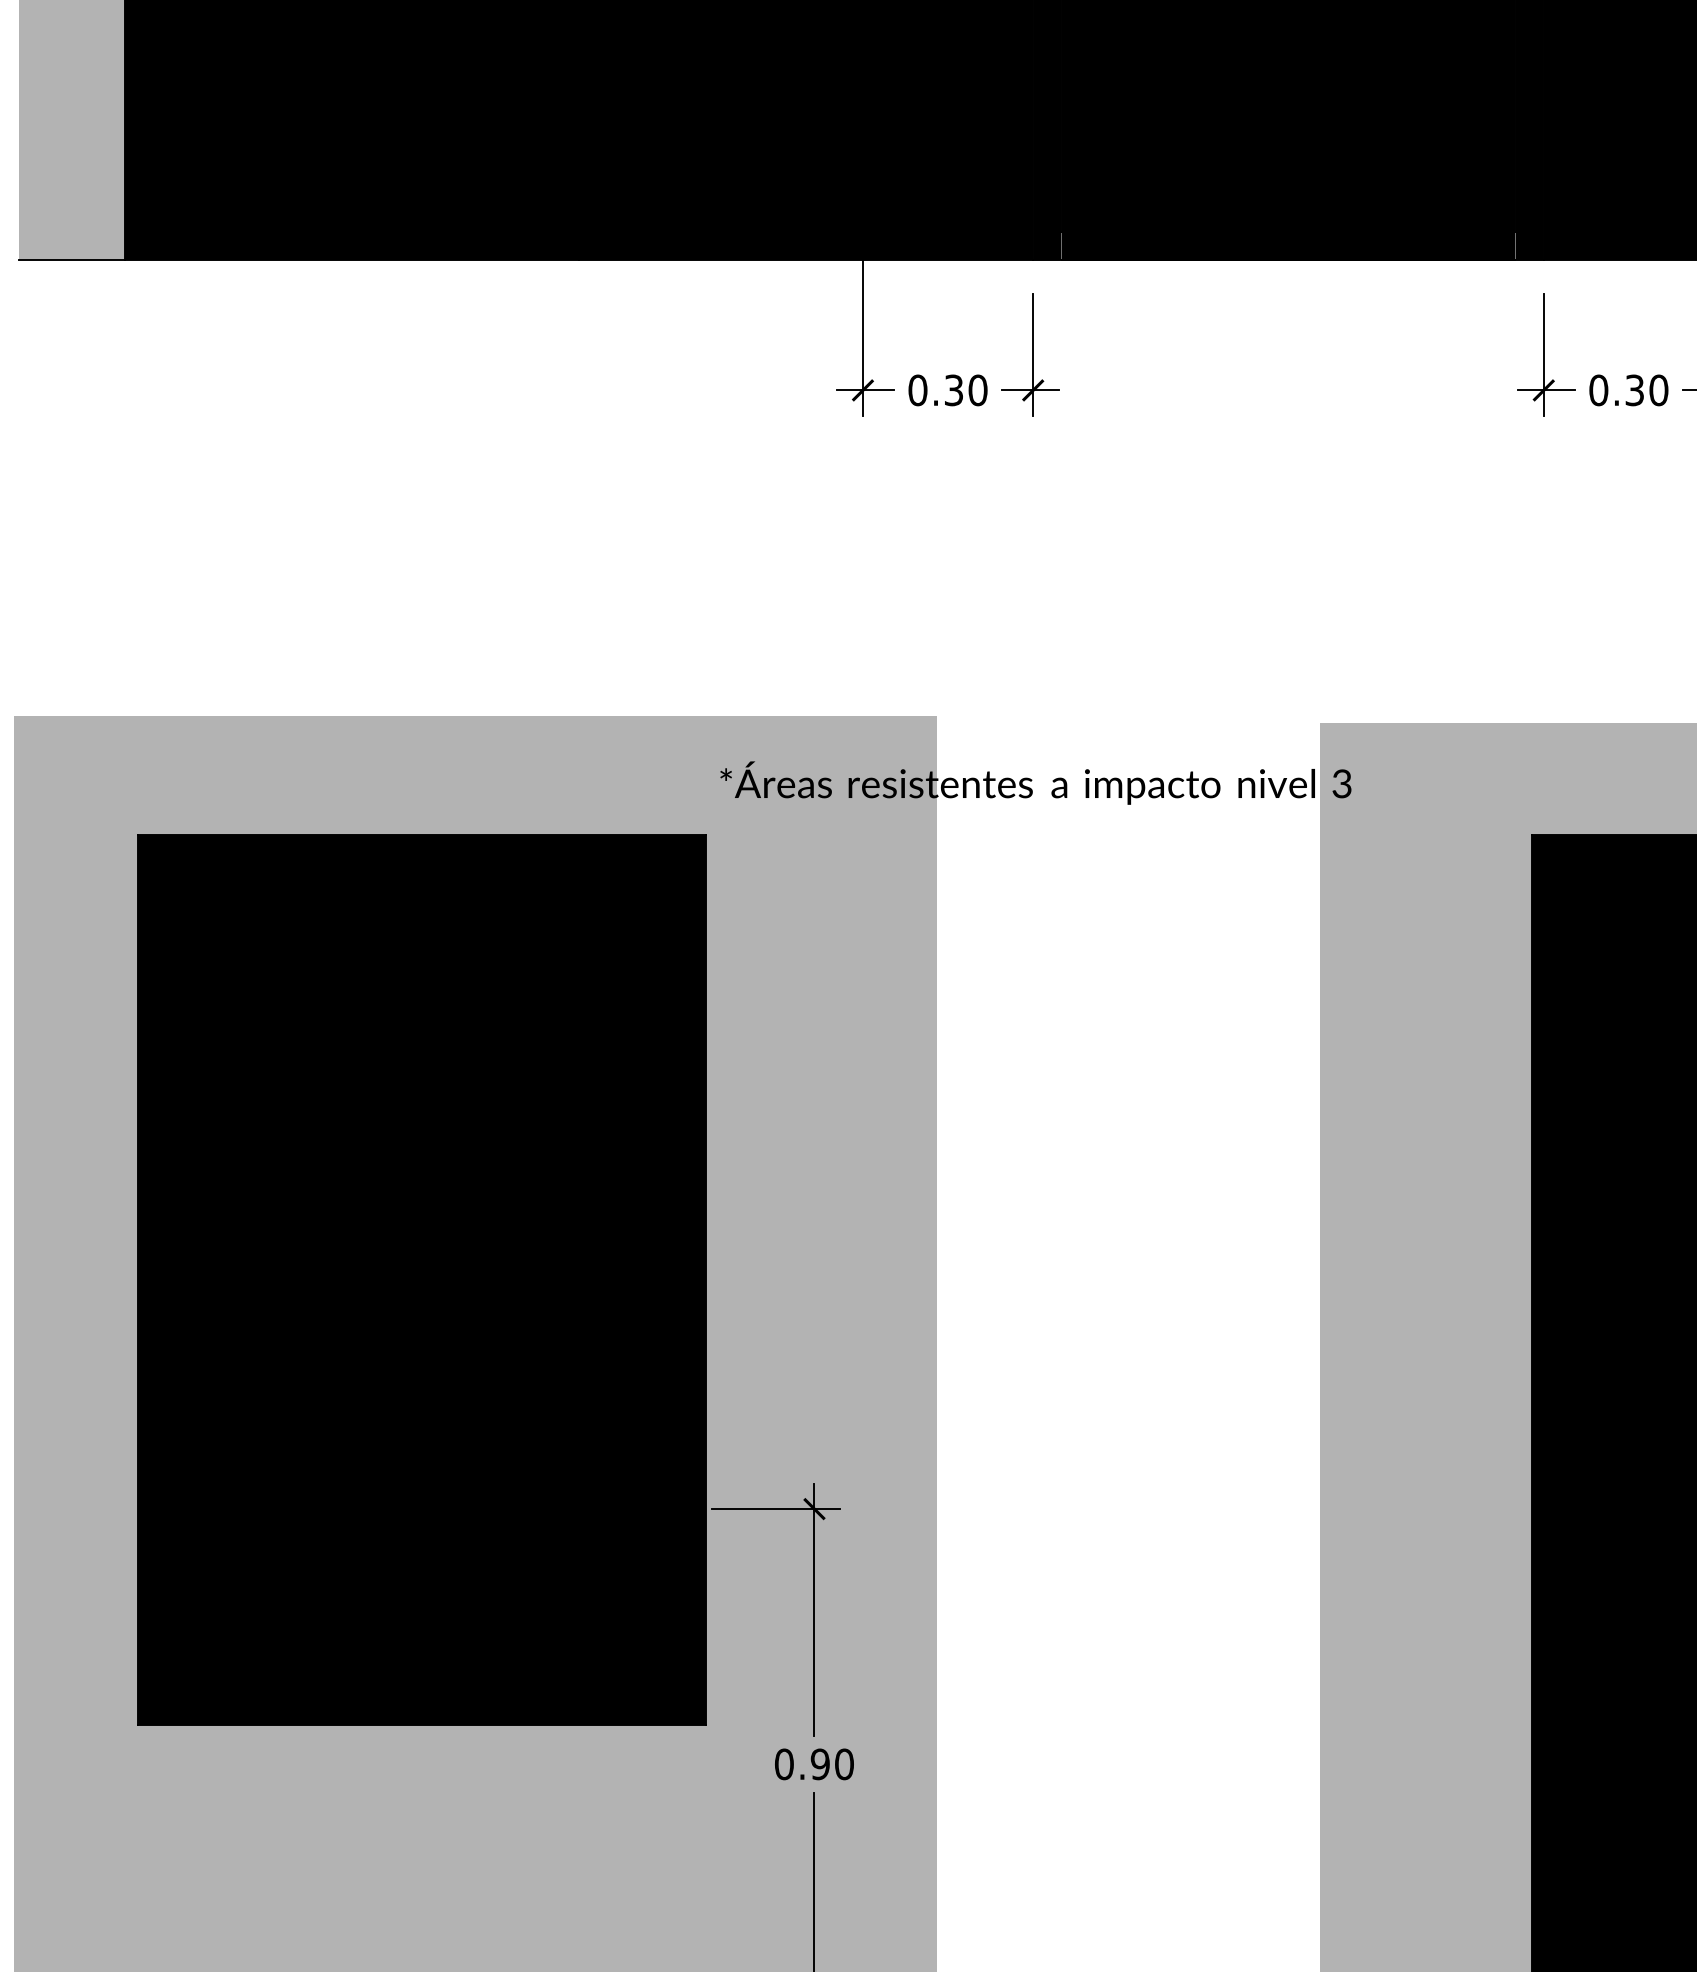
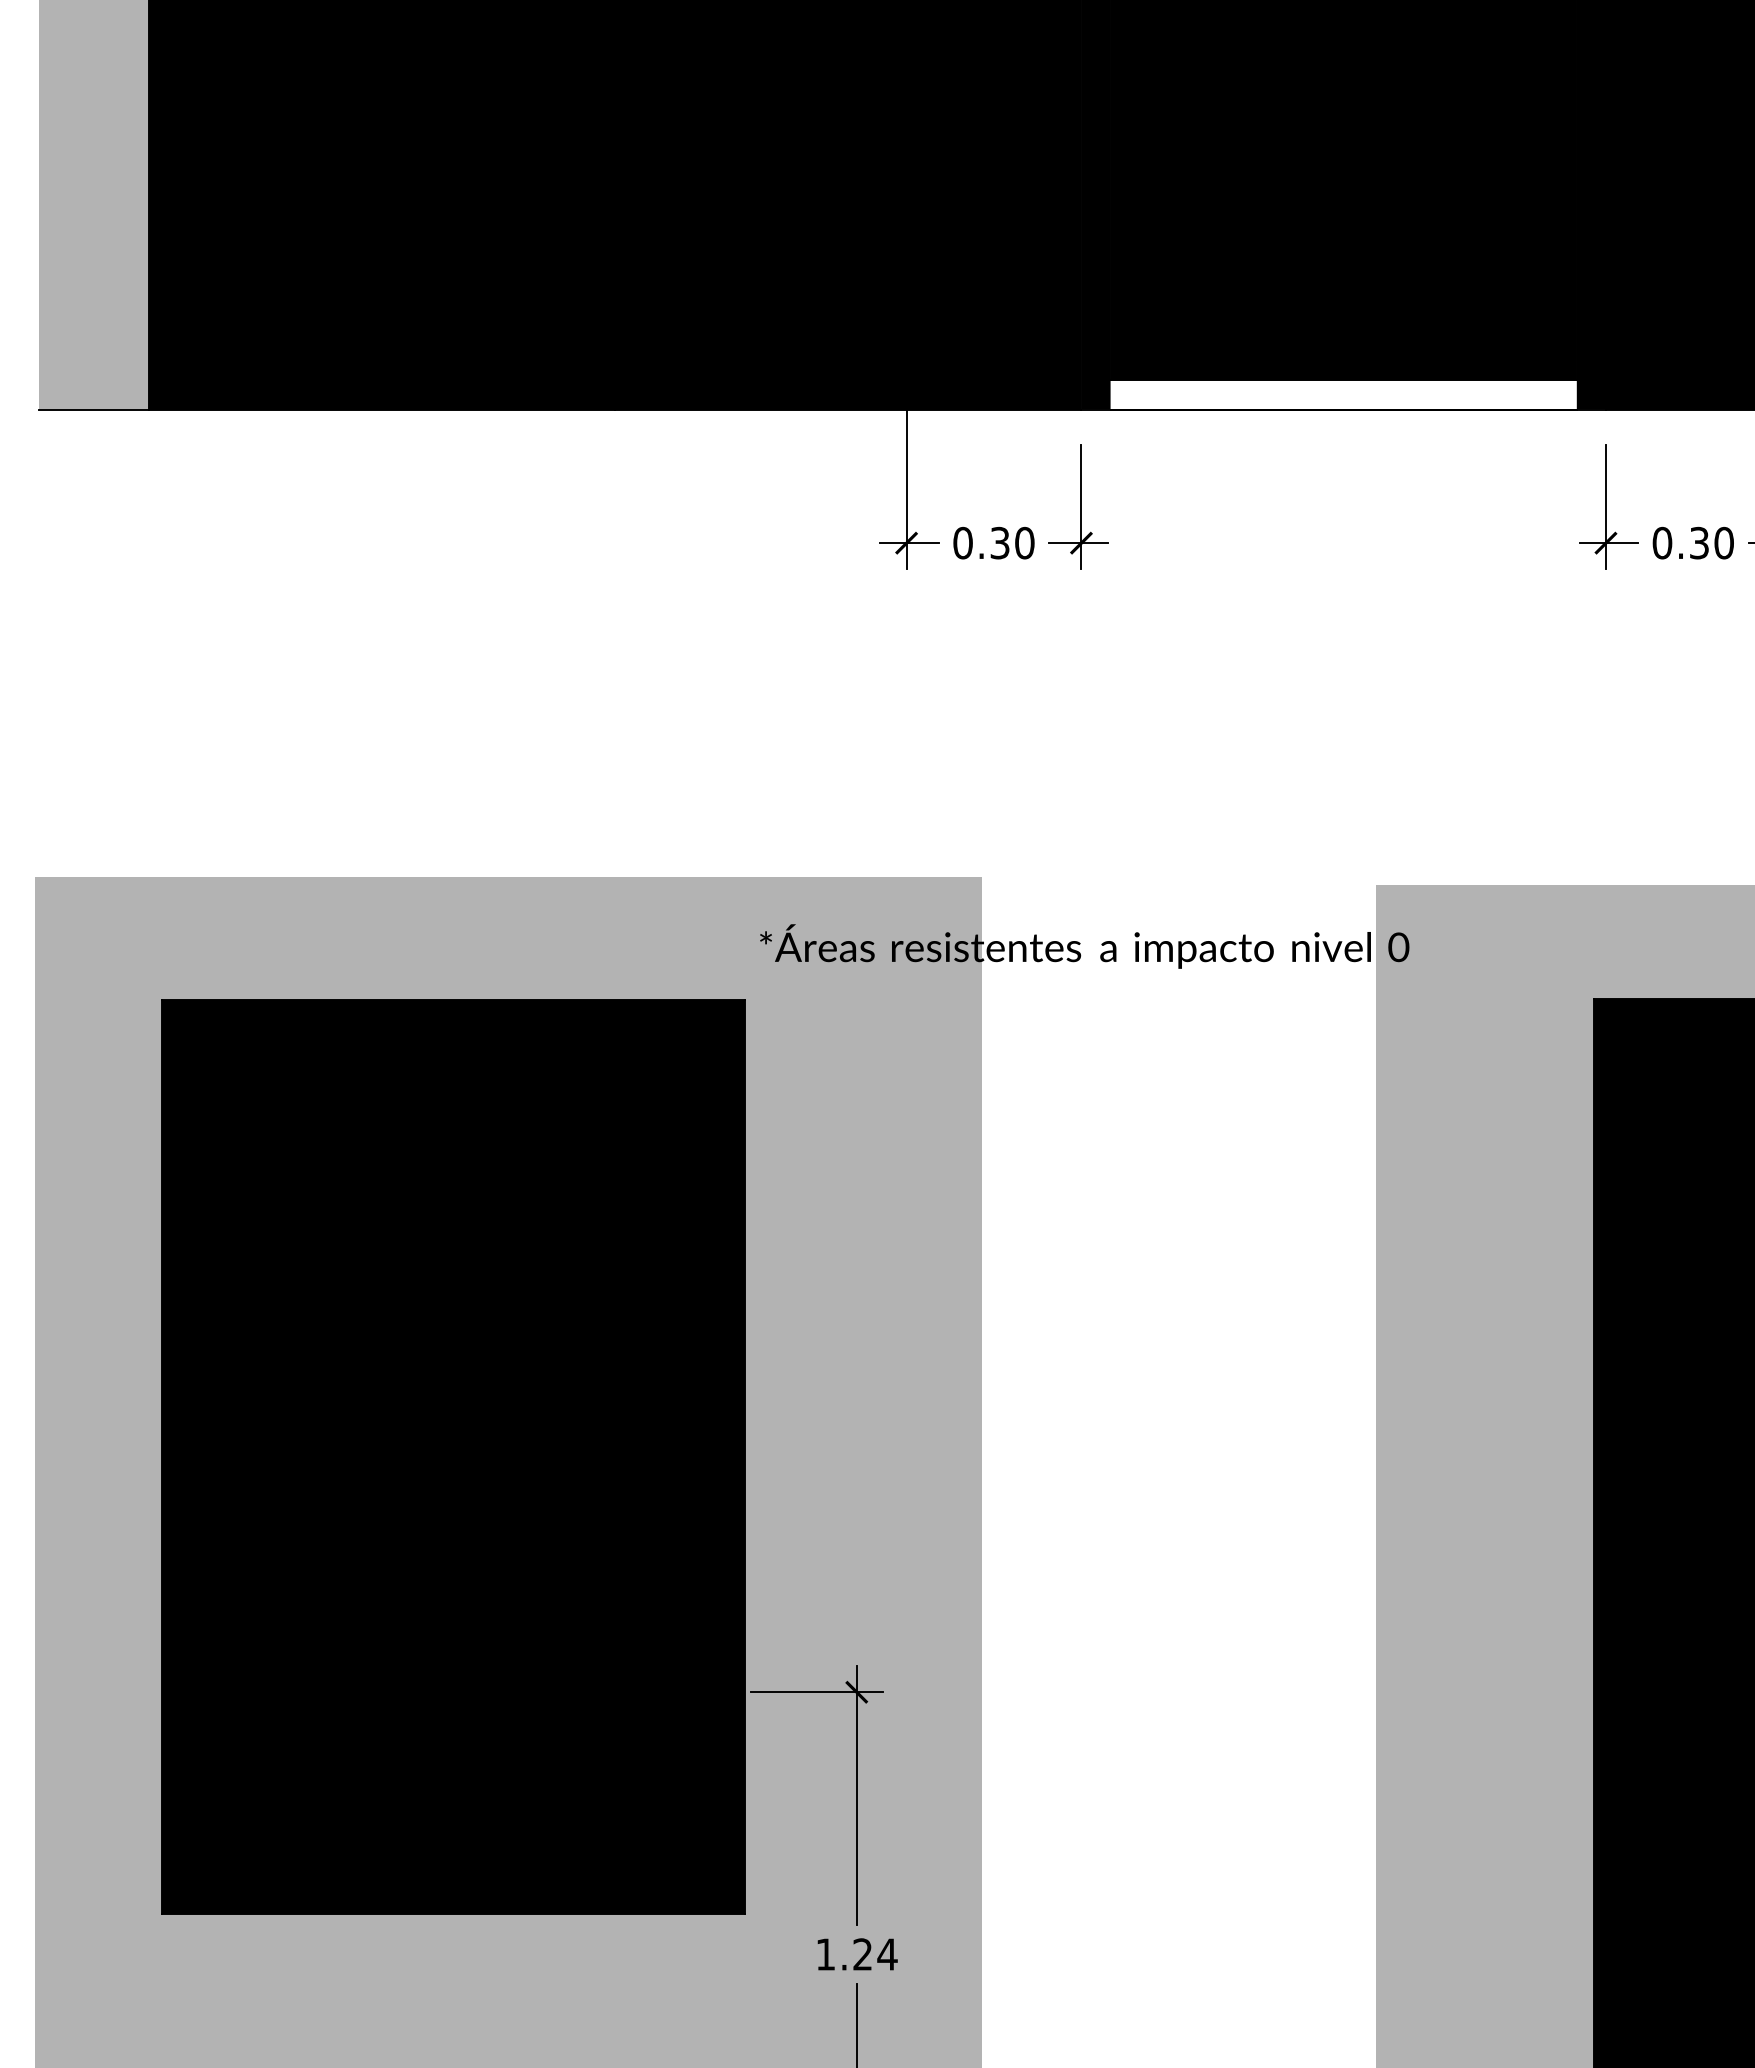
fill: (1288, 245) -> (1343, 394), removed
text: (1341, 783) -> (1398, 946), 3 -> 0
text: (814, 1764) -> (856, 1954), 0.90 -> 1.24

